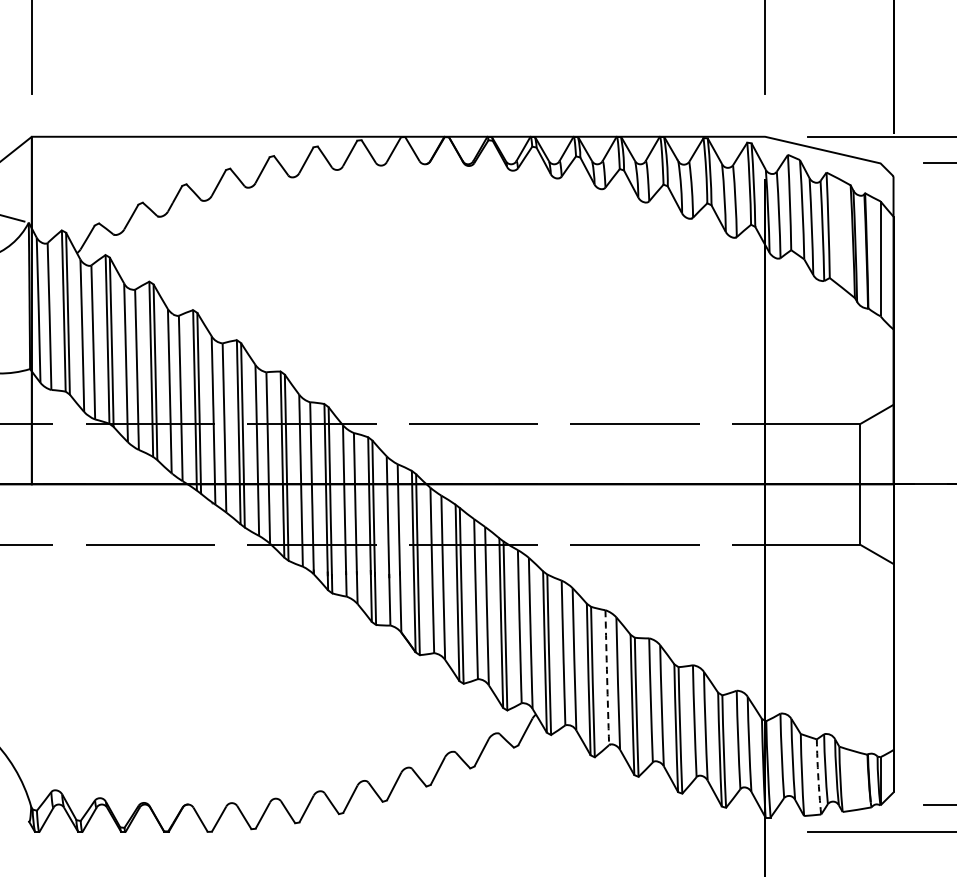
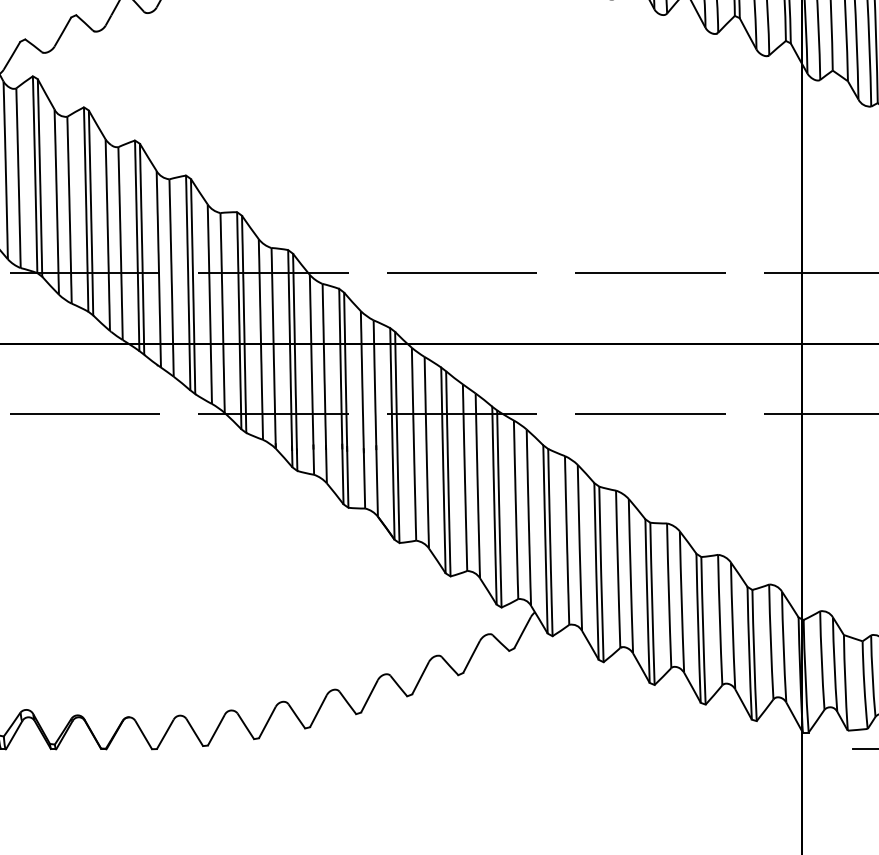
arc: (607, 677) -> (618, 569), dashed -> solid
arc: (818, 777) -> (864, 685), dashed -> solid

